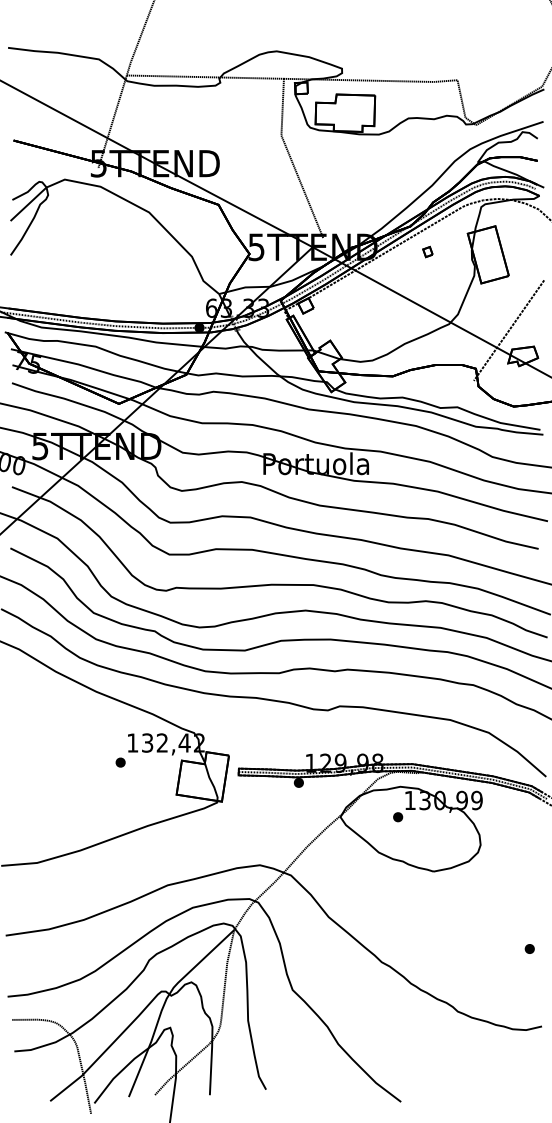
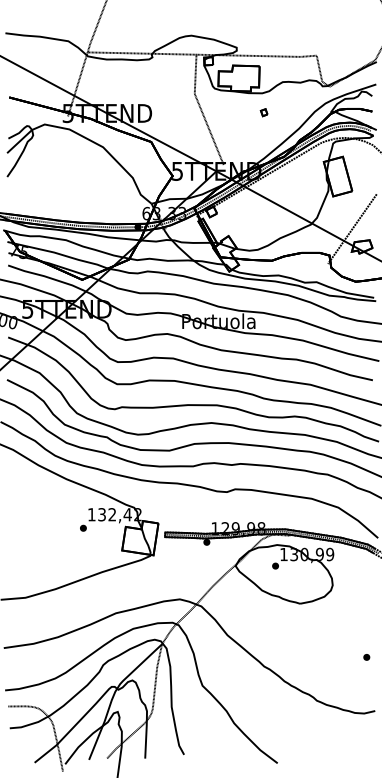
part: (426, 251) -> (263, 112), moved

